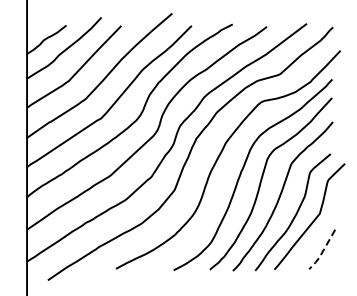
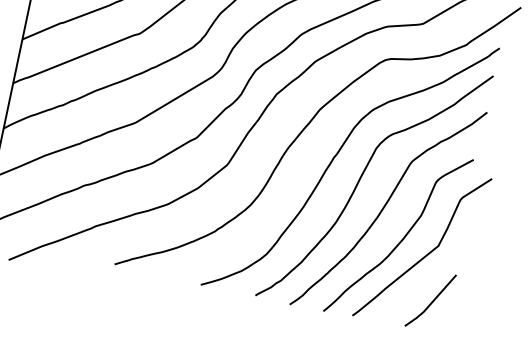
line: (322, 251) -> (430, 303), dashed -> solid

